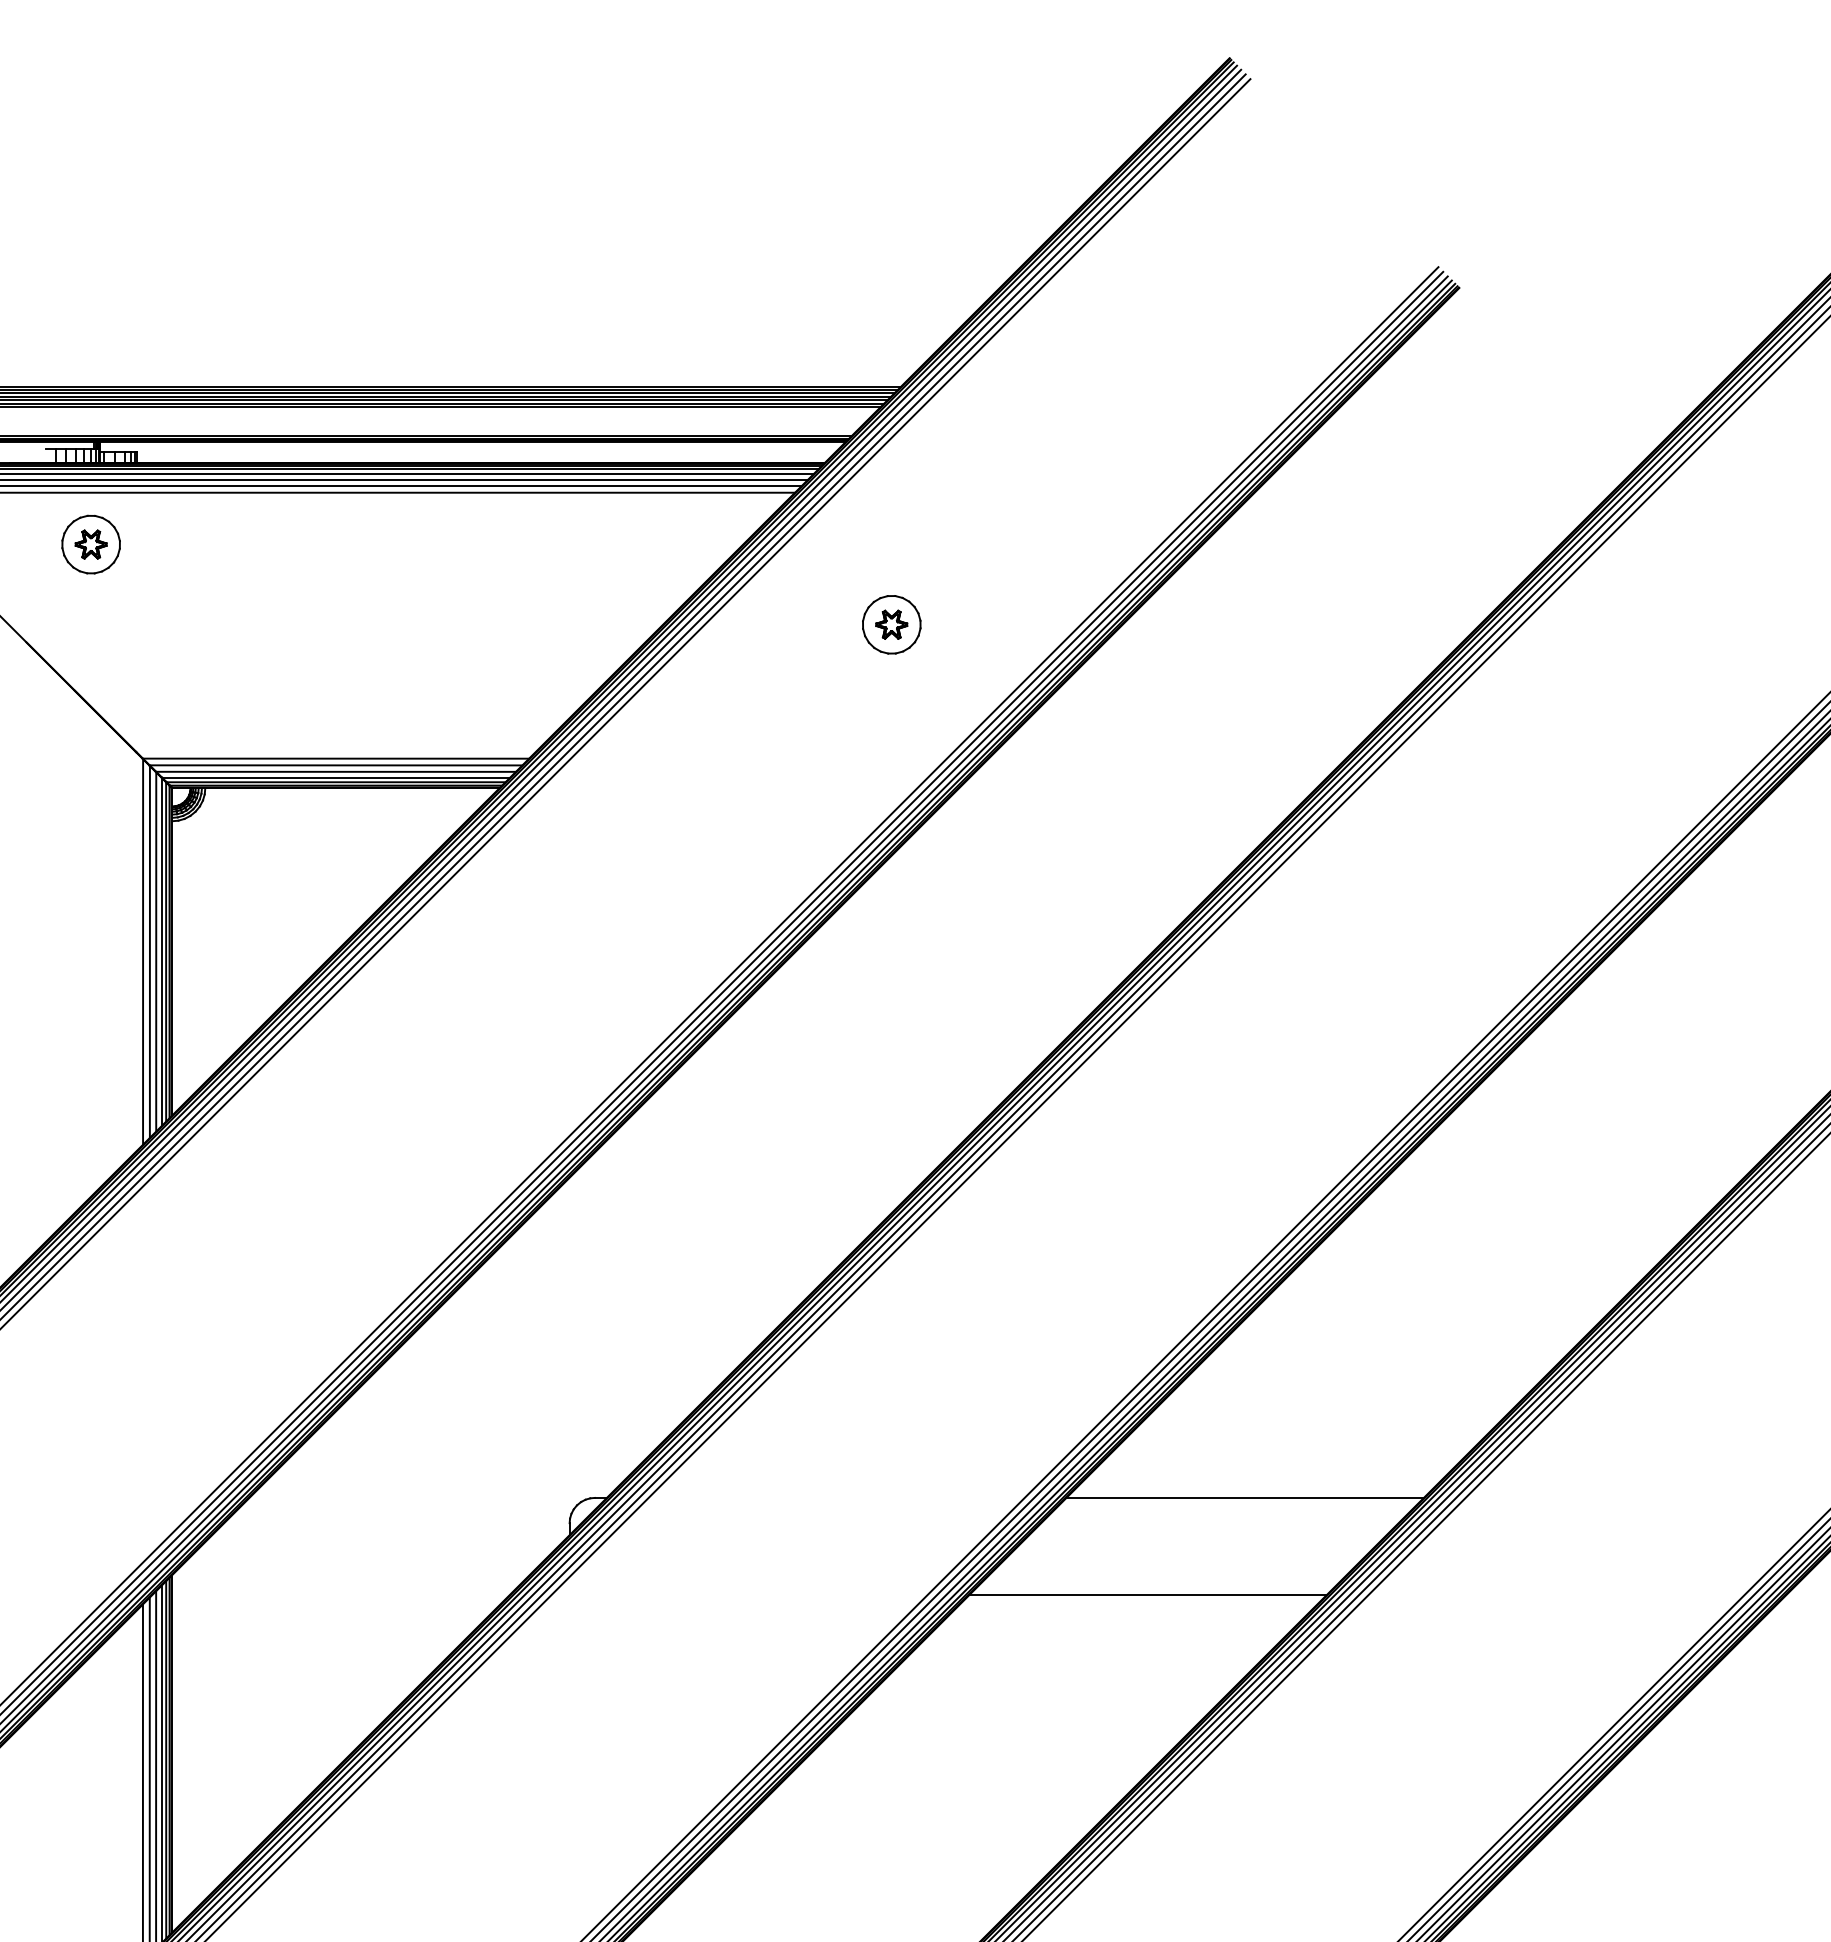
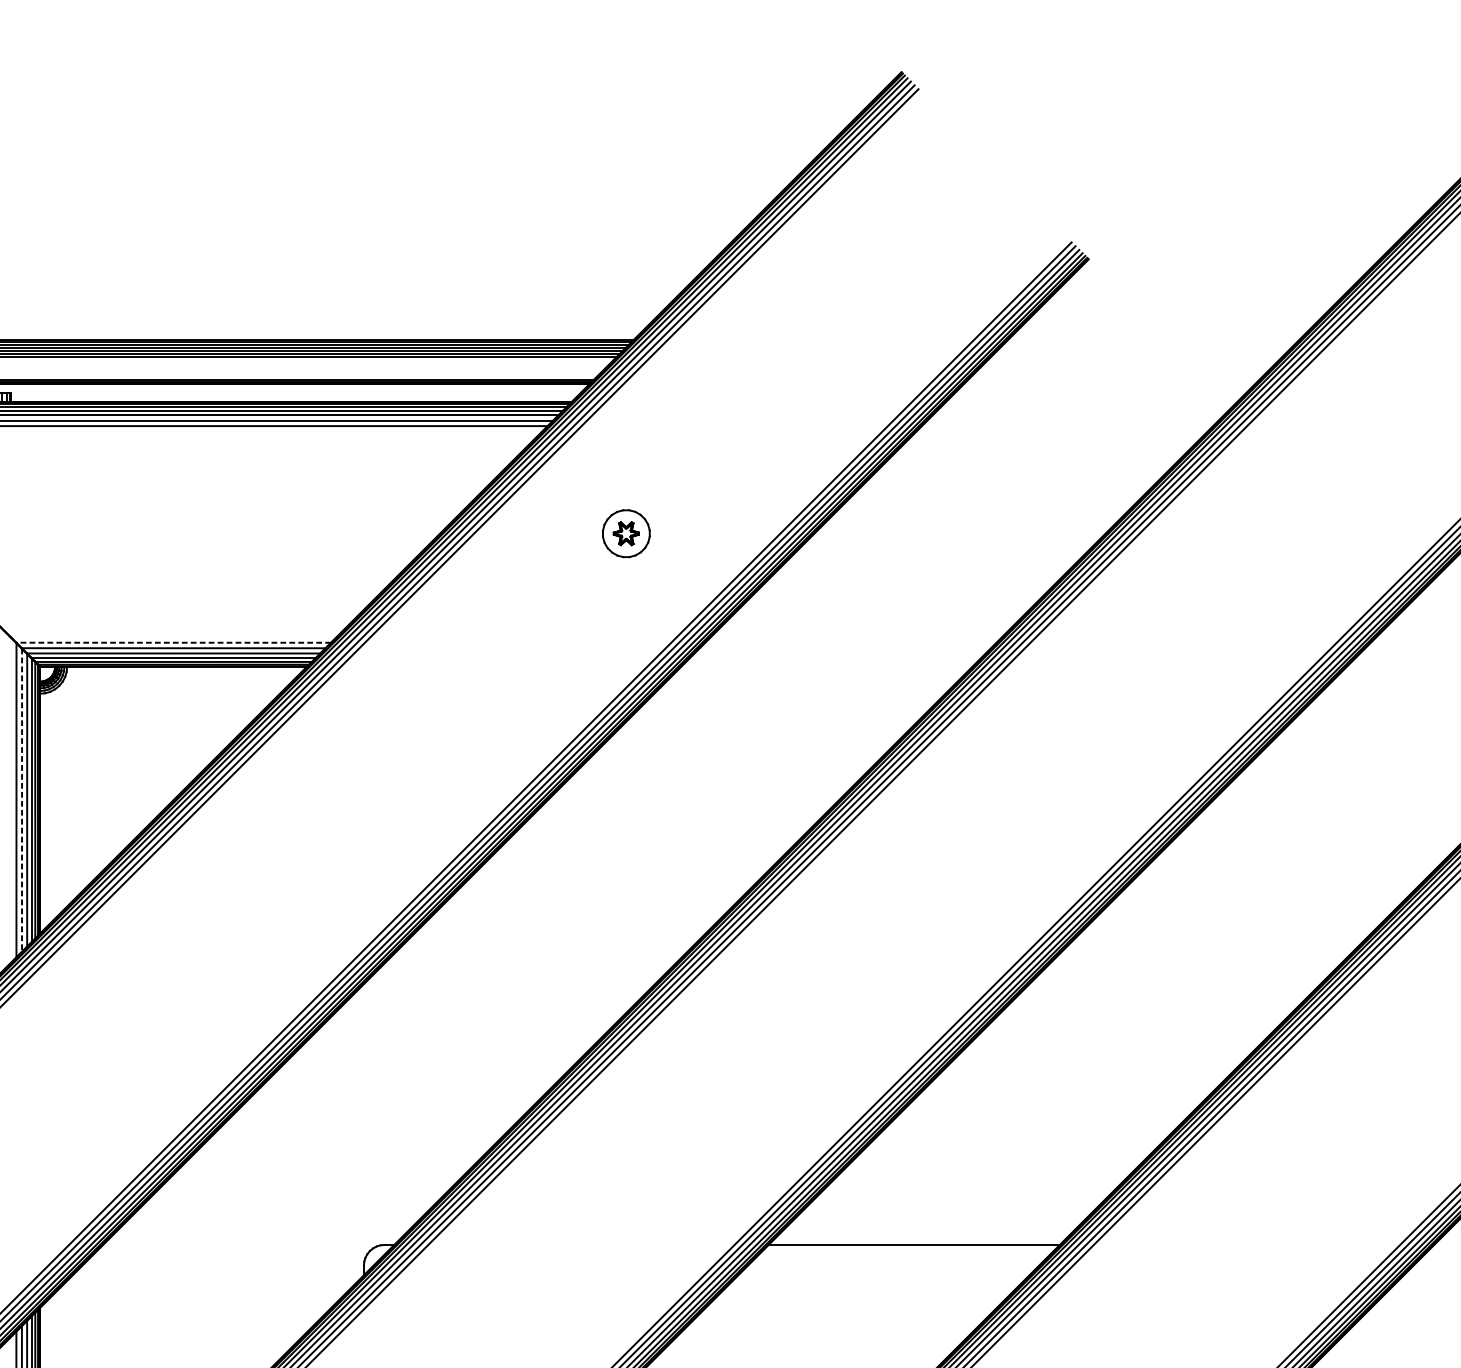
line: (335, 758) -> (173, 642), solid -> dashed
line: (149, 952) -> (21, 800), solid -> dashed
line: (1147, 1595) -> (834, 1324), removed

